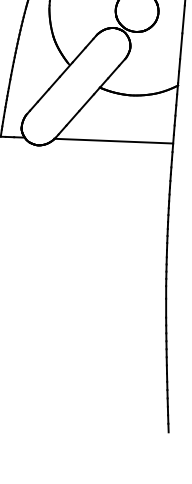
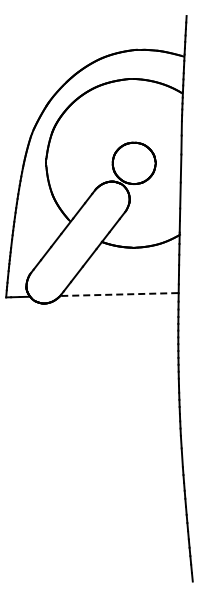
line: (113, 141) -> (118, 294), solid -> dashed

